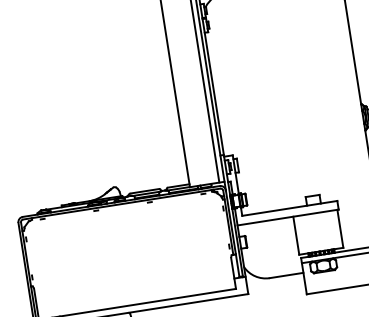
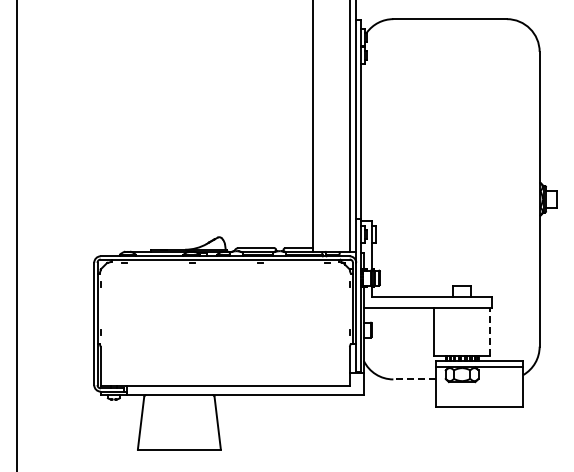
line: (339, 228) -> (489, 331), solid -> dashed
line: (286, 275) -> (414, 379), solid -> dashed

